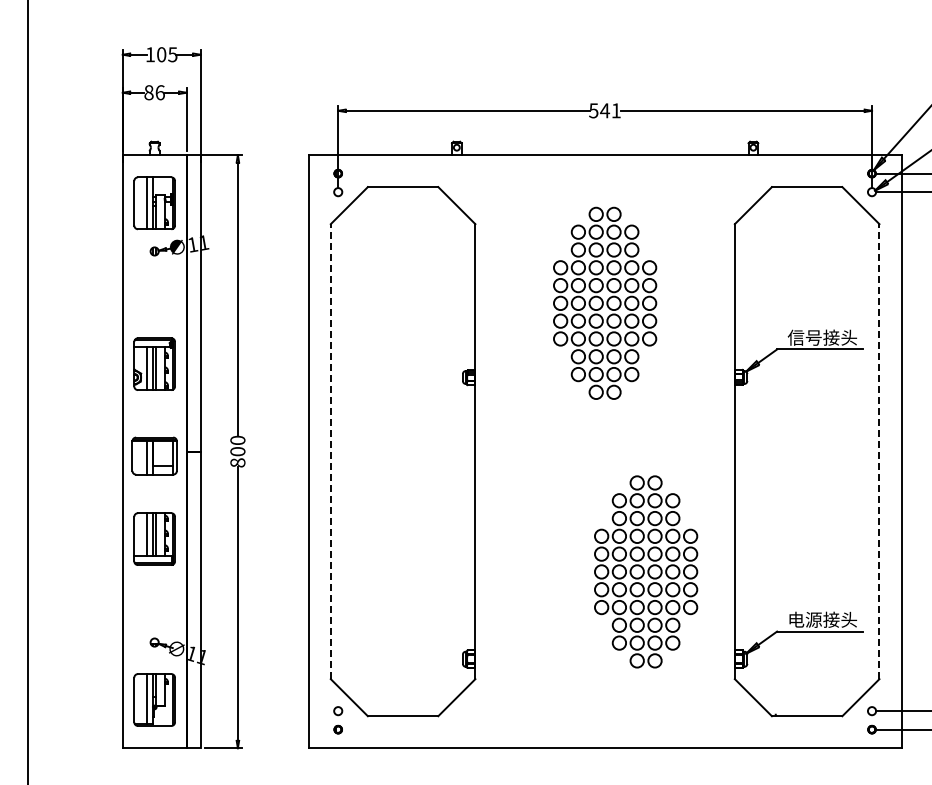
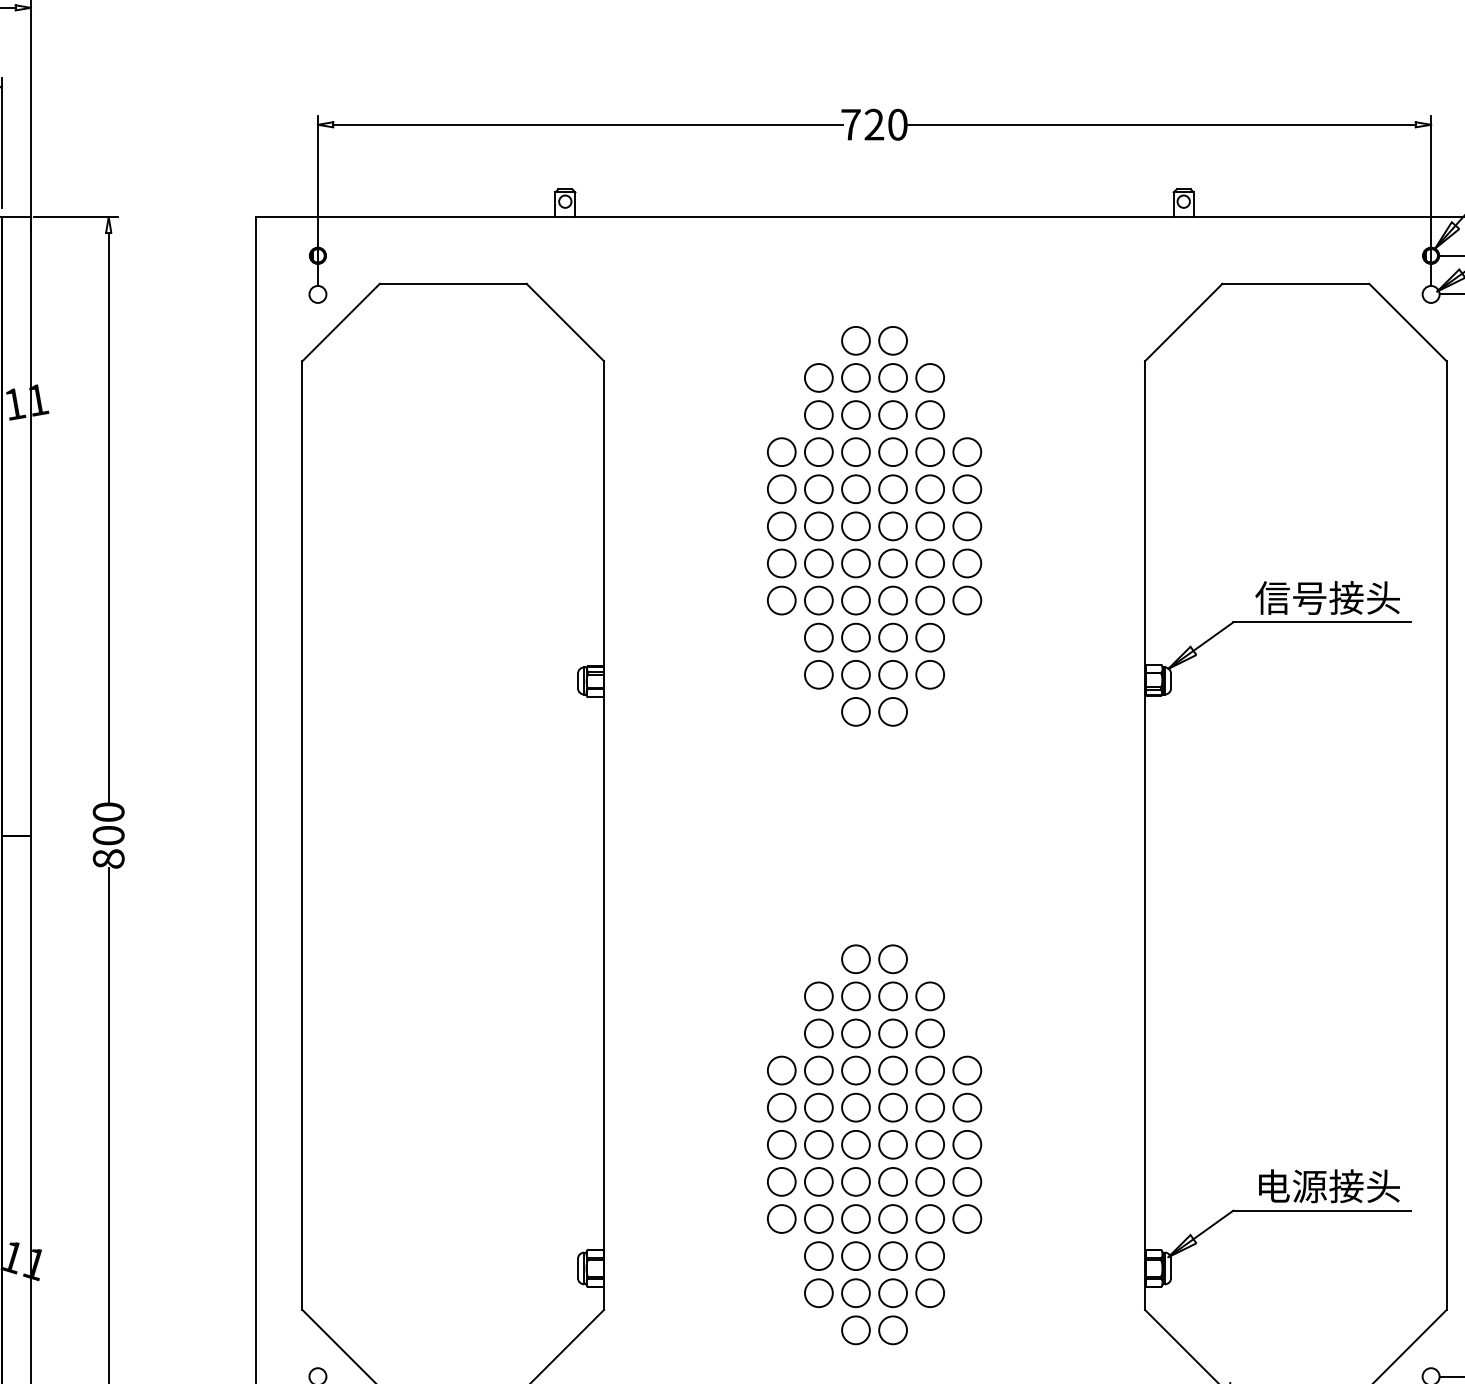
text: (604, 110) -> (873, 124), 541 -> 720
line: (330, 451) -> (301, 835), dashed -> solid
line: (879, 451) -> (1446, 835), dashed -> solid
part: (646, 571) -> (875, 1143), moved

